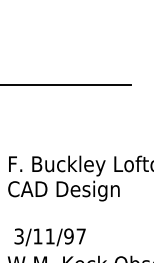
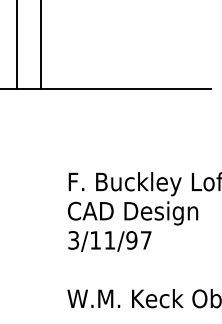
text: (49, 237) -> (109, 241), moved

